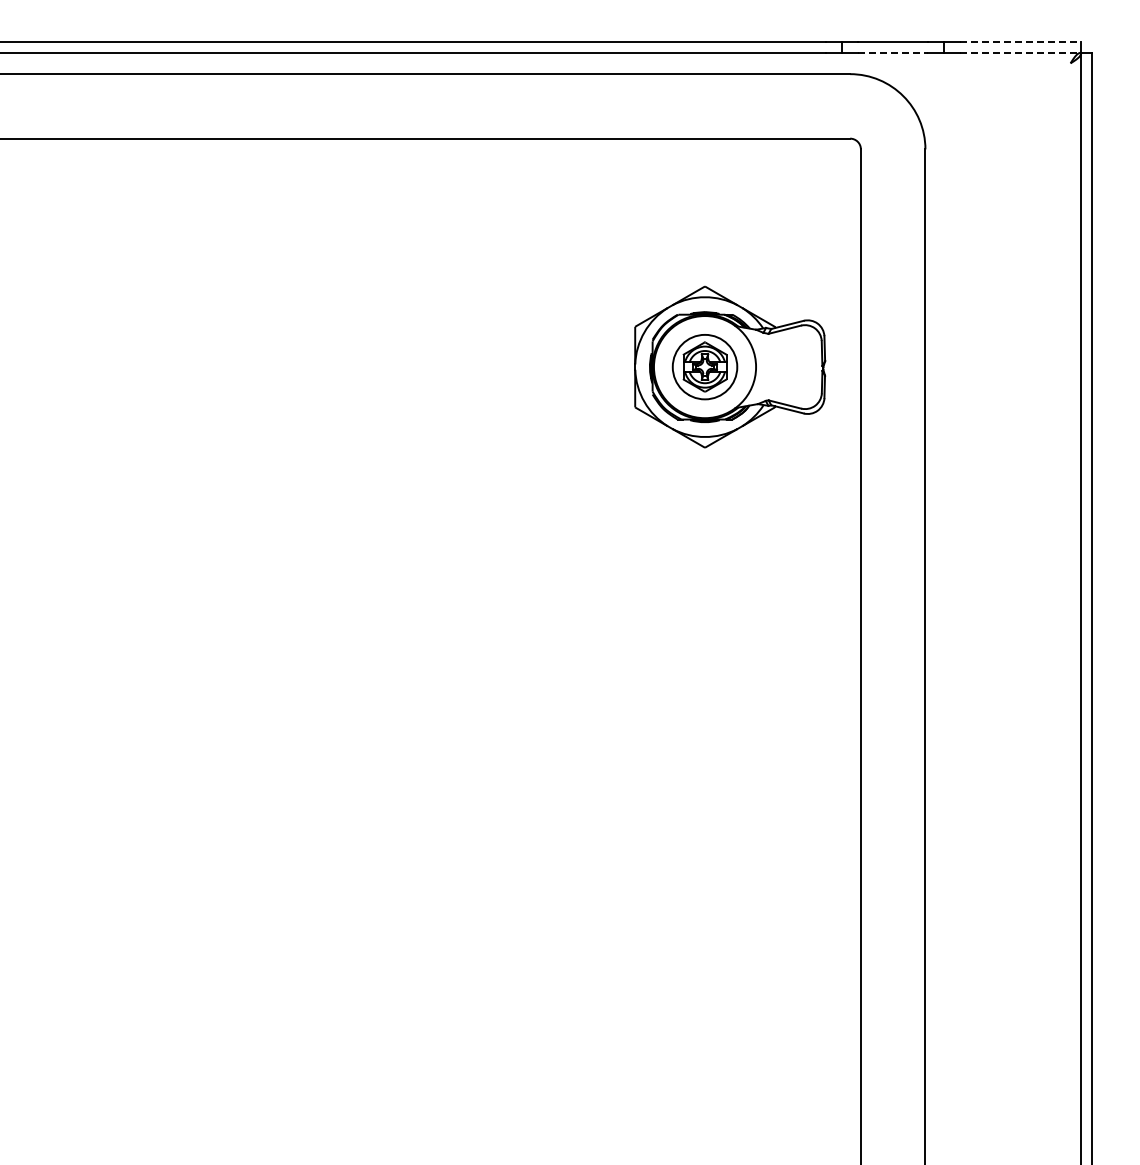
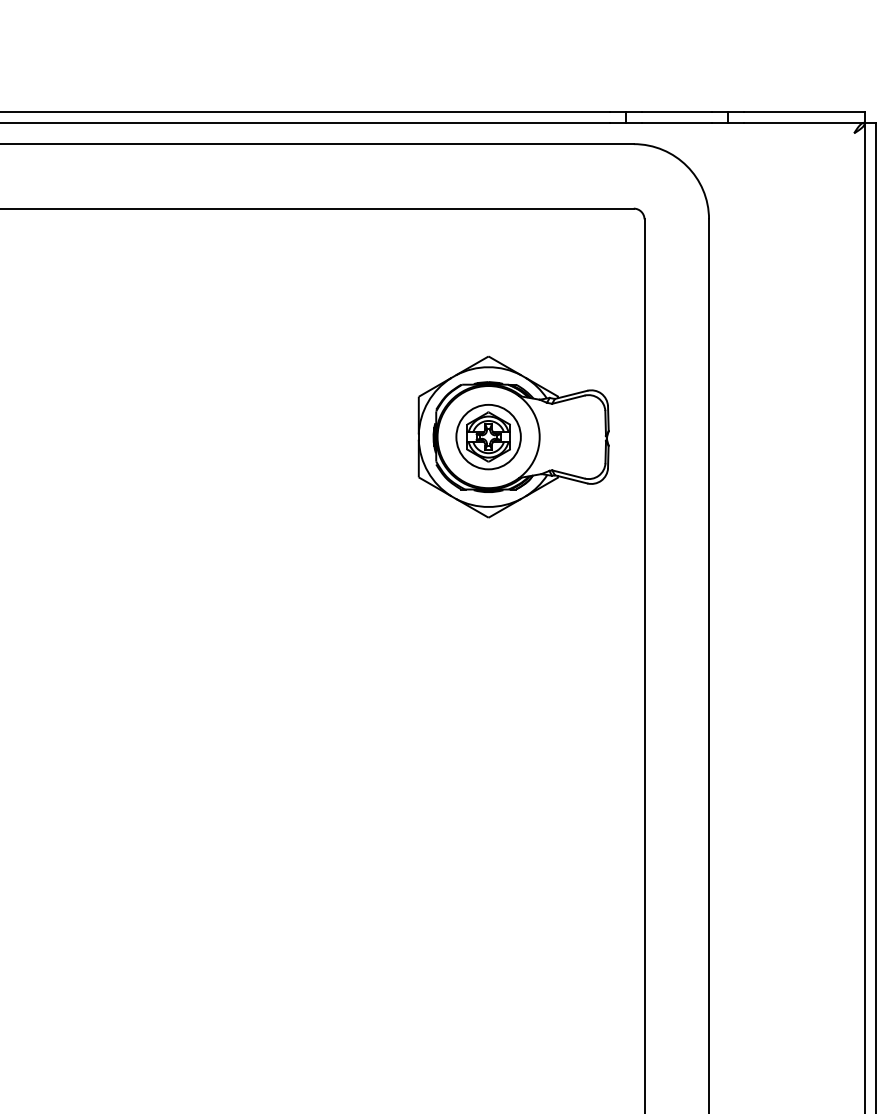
line: (1021, 41) -> (805, 111), dashed -> solid
line: (893, 52) -> (677, 122), dashed -> solid
line: (1021, 52) -> (805, 122), dashed -> solid

